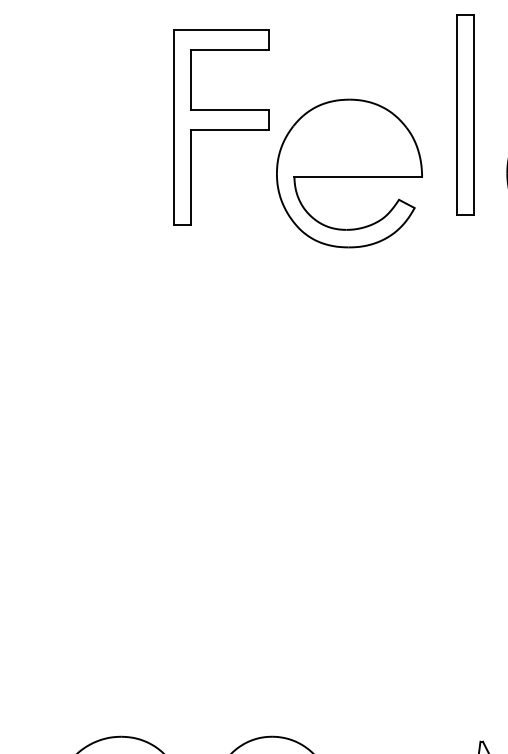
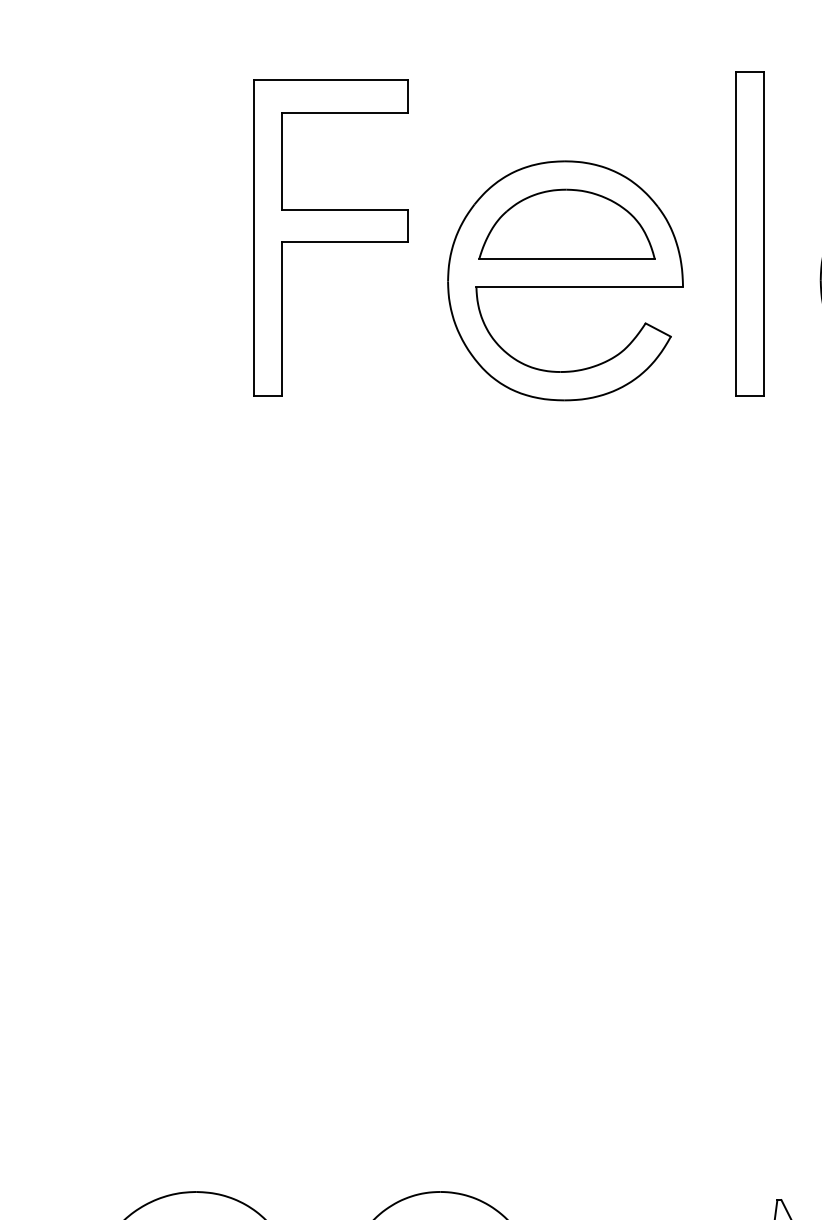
part: (465, 114) -> (749, 233), moved
part: (221, 127) -> (330, 238), moved
part: (350, 138) -> (567, 224), added

